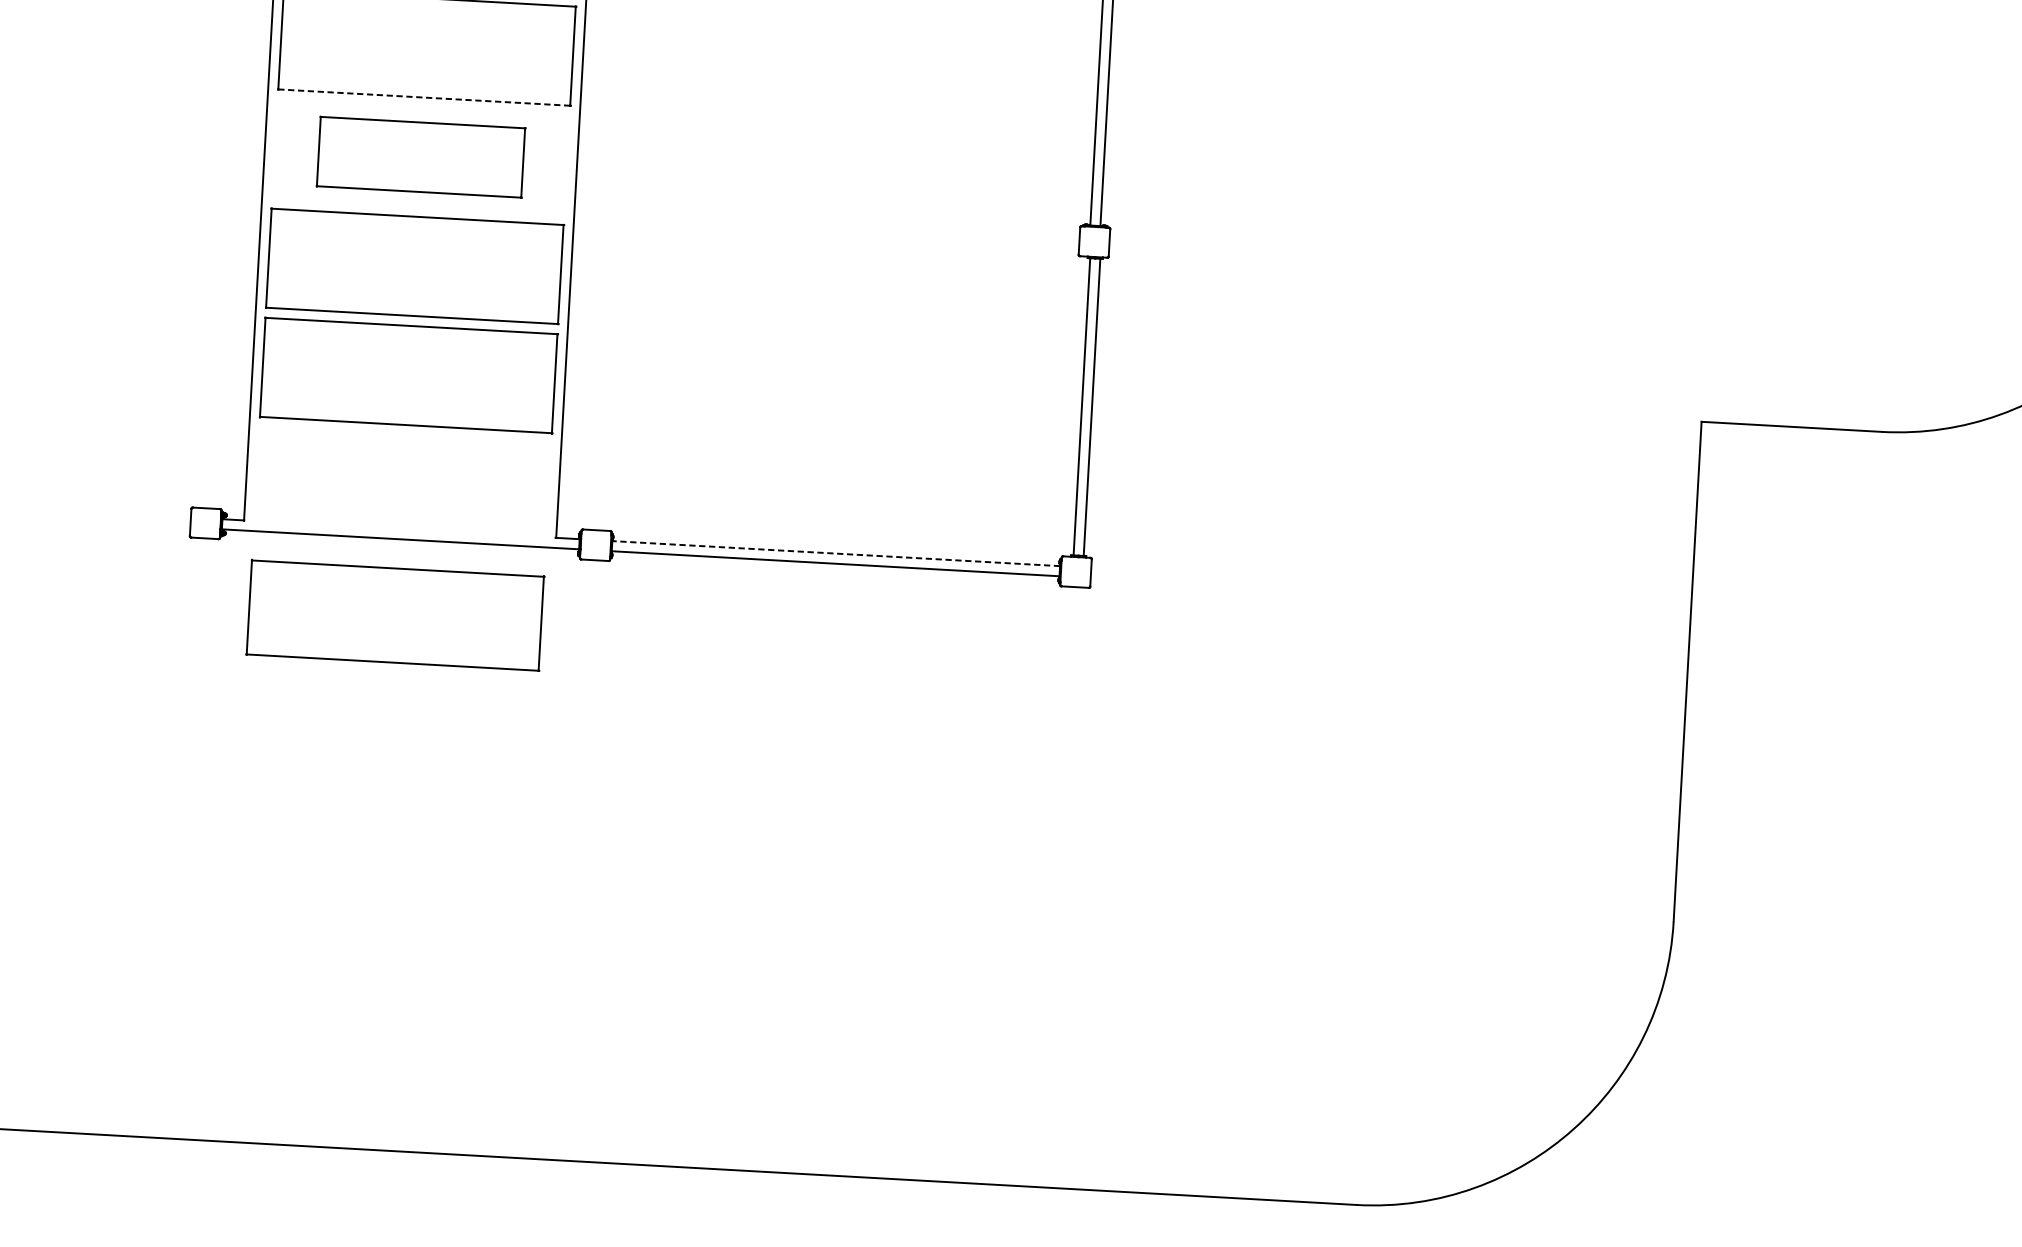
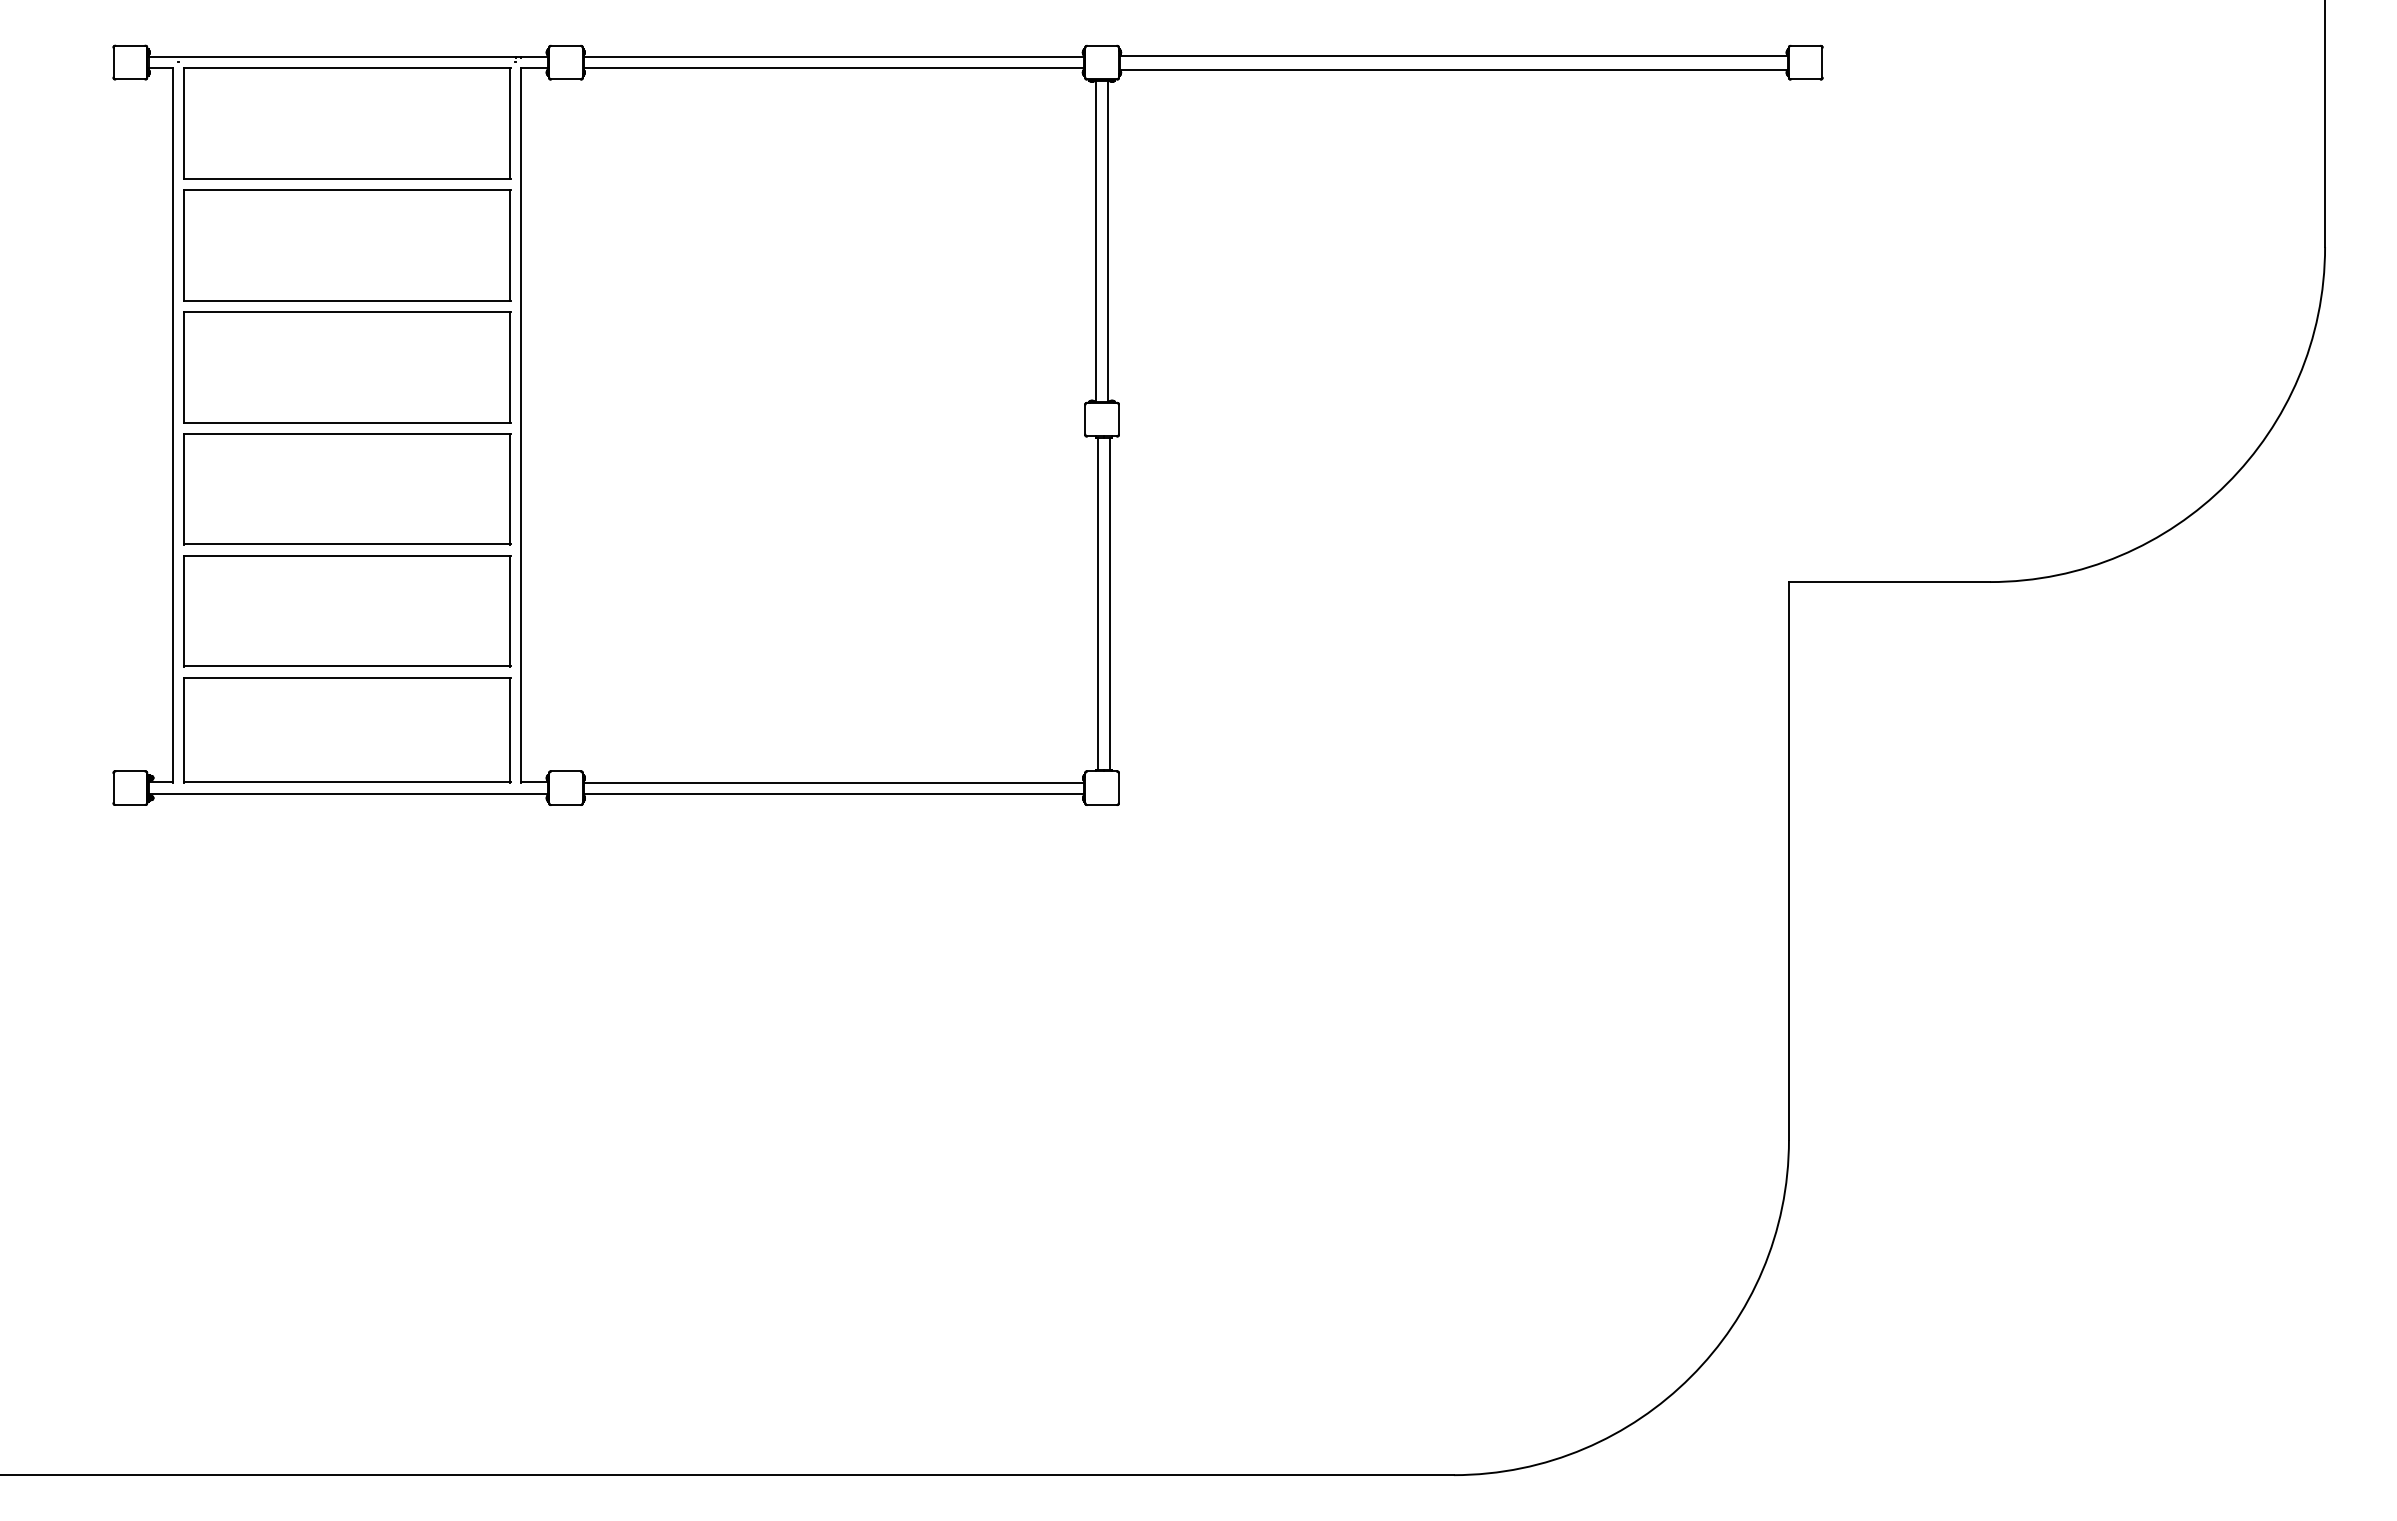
line: (424, 97) -> (347, 300), dashed -> solid
part: (421, 157) -> (347, 367), size x1.43
line: (836, 553) -> (834, 782), dashed -> solid
part: (395, 616) -> (347, 730), moved

